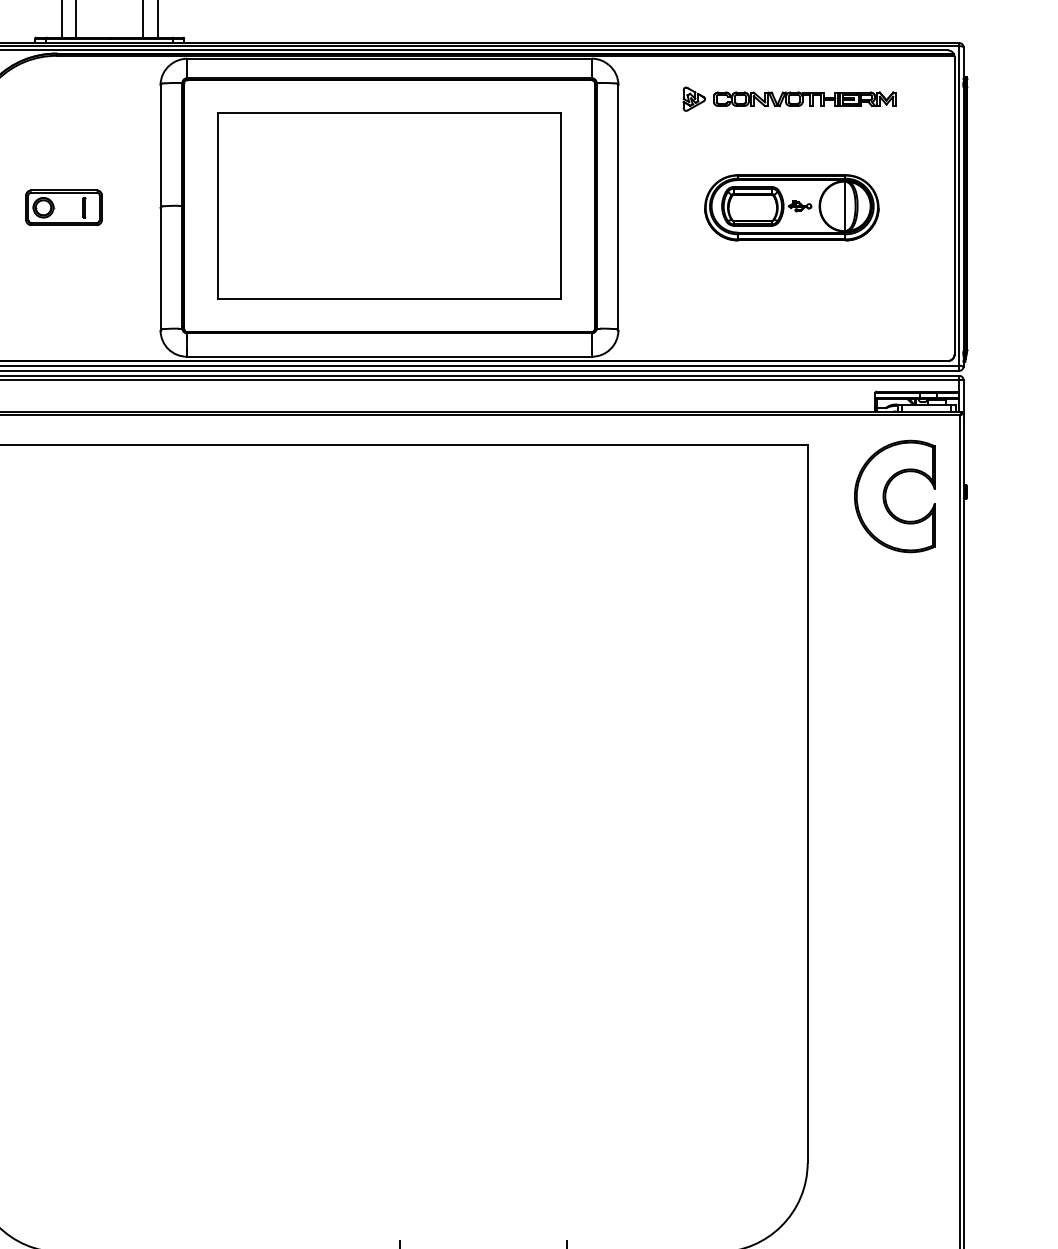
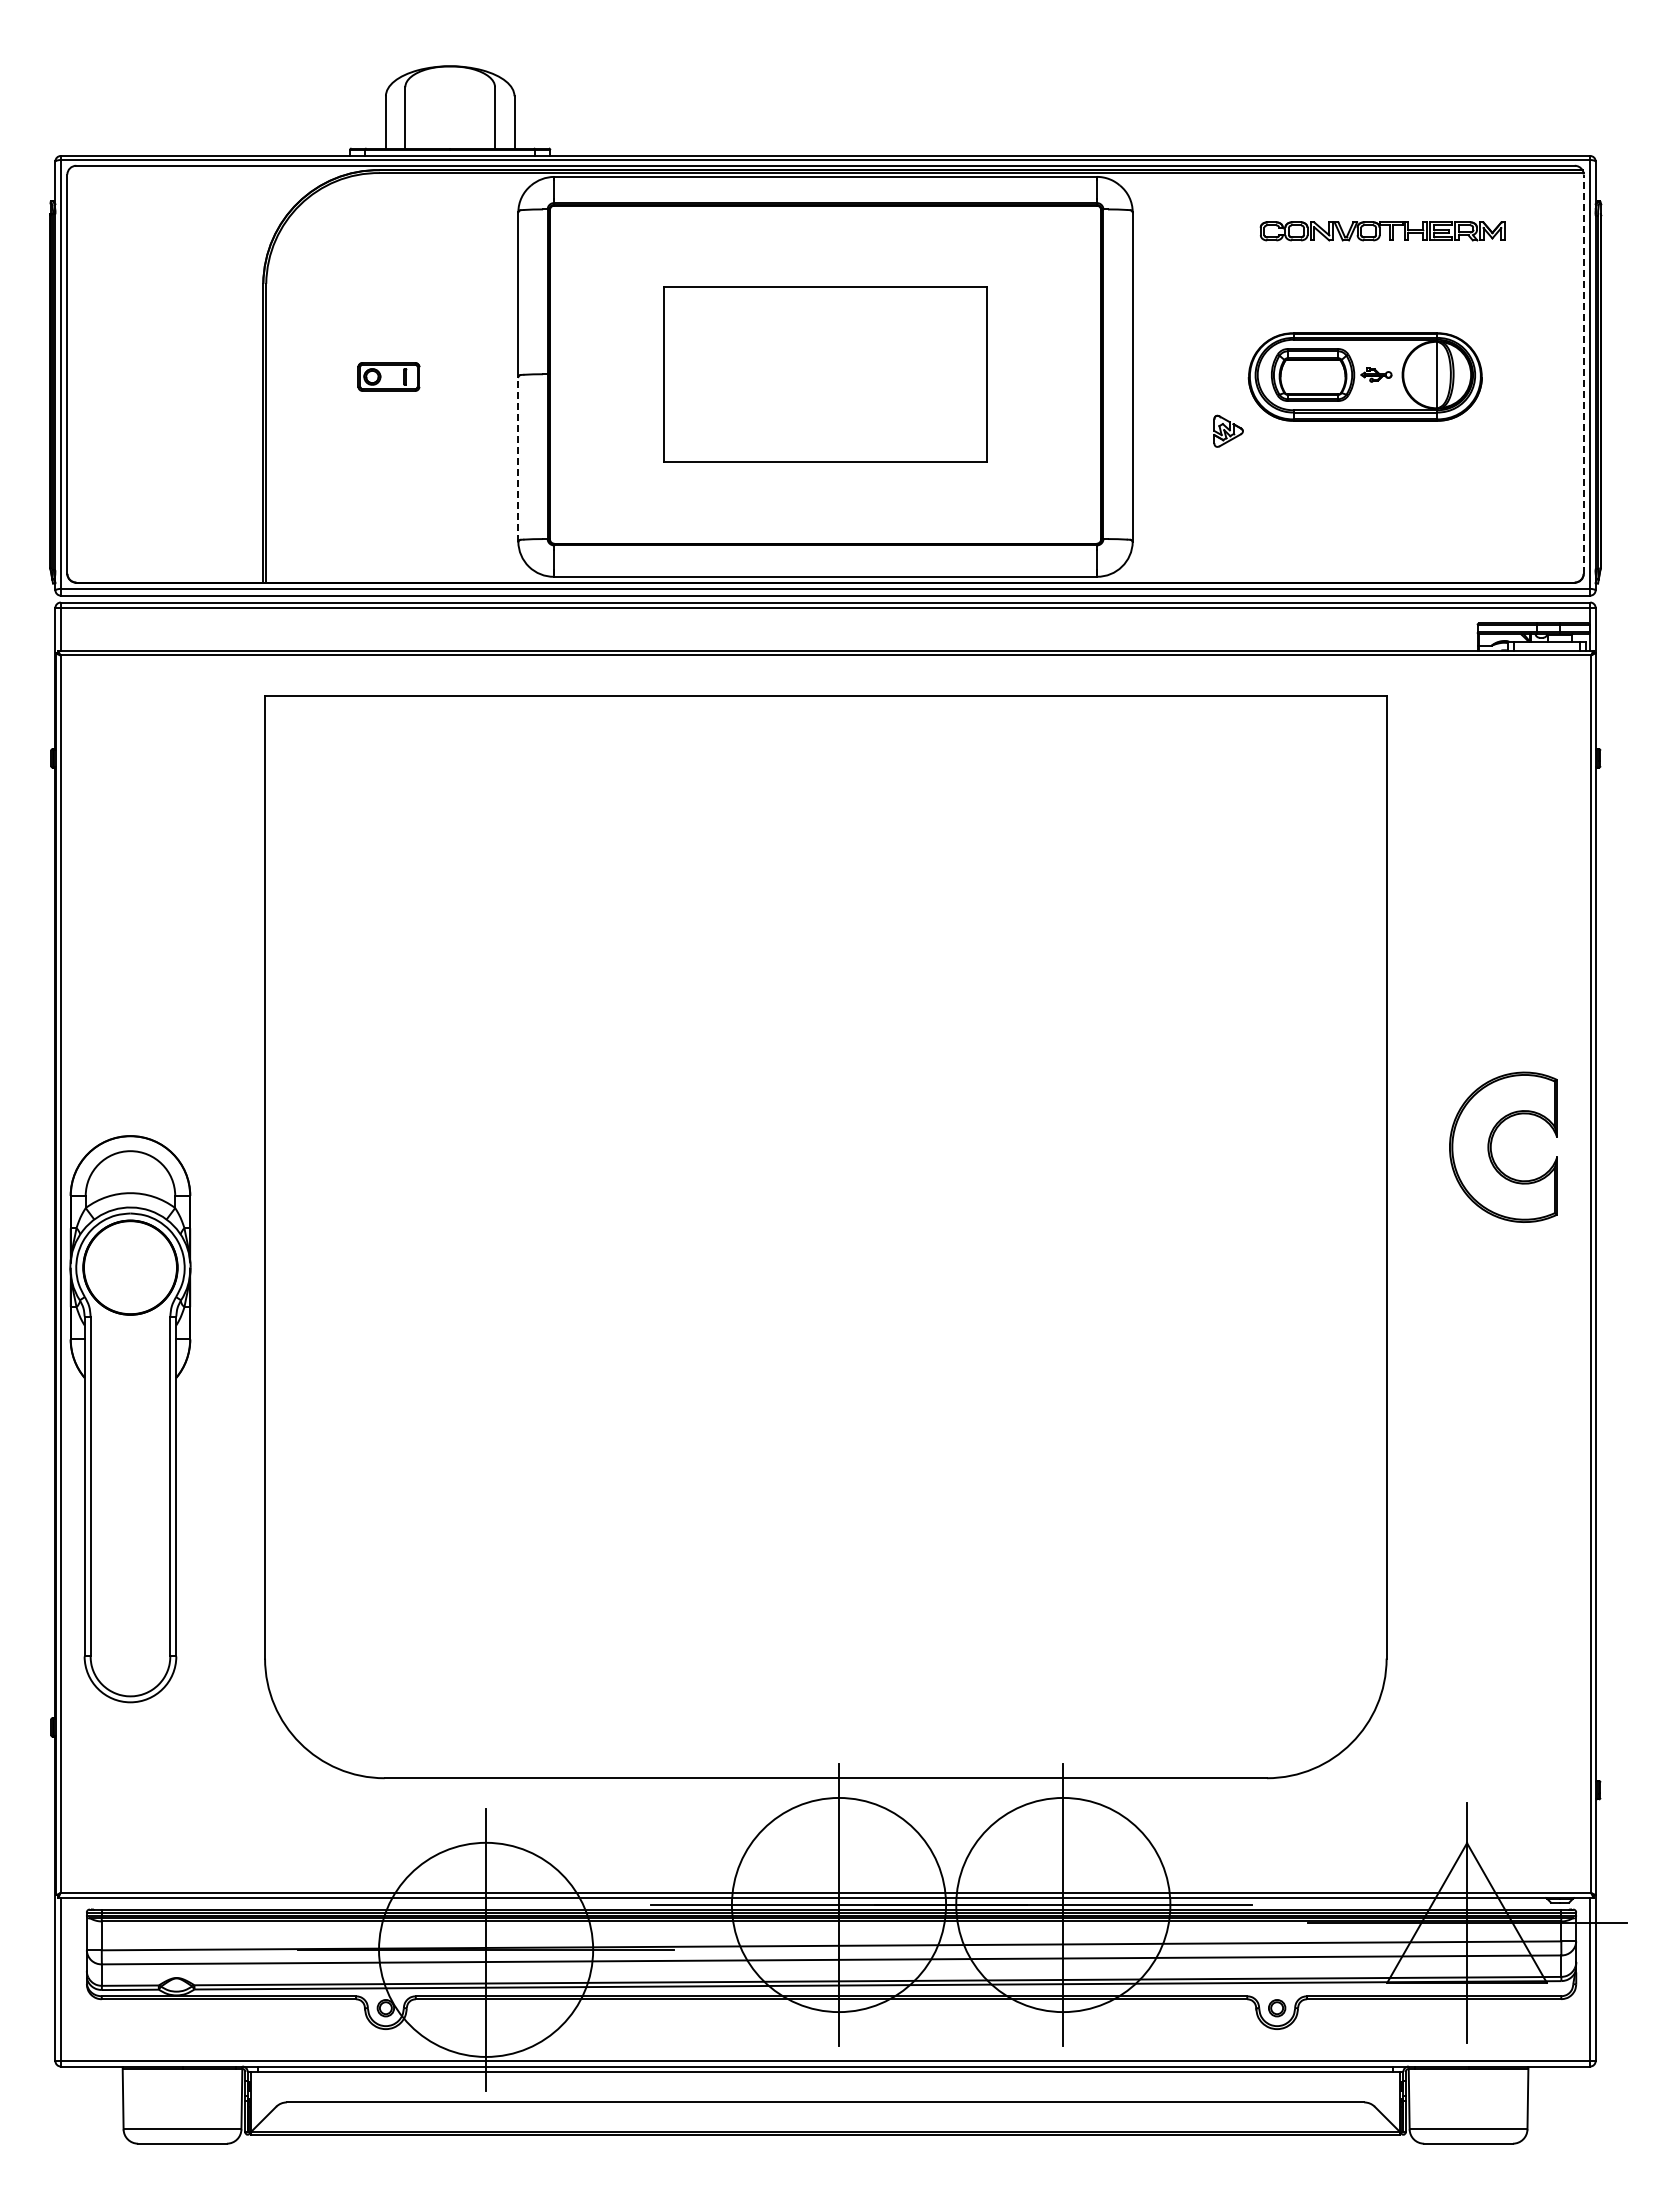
part: (694, 98) -> (1228, 430), moved
part: (389, 205) -> (825, 374), size x0.7
line: (954, 205) -> (1583, 374), solid -> dashed
part: (63, 207) -> (388, 376), size x0.6
line: (160, 268) -> (518, 458), solid -> dashed
part: (886, 492) -> (1492, 1142), moved

